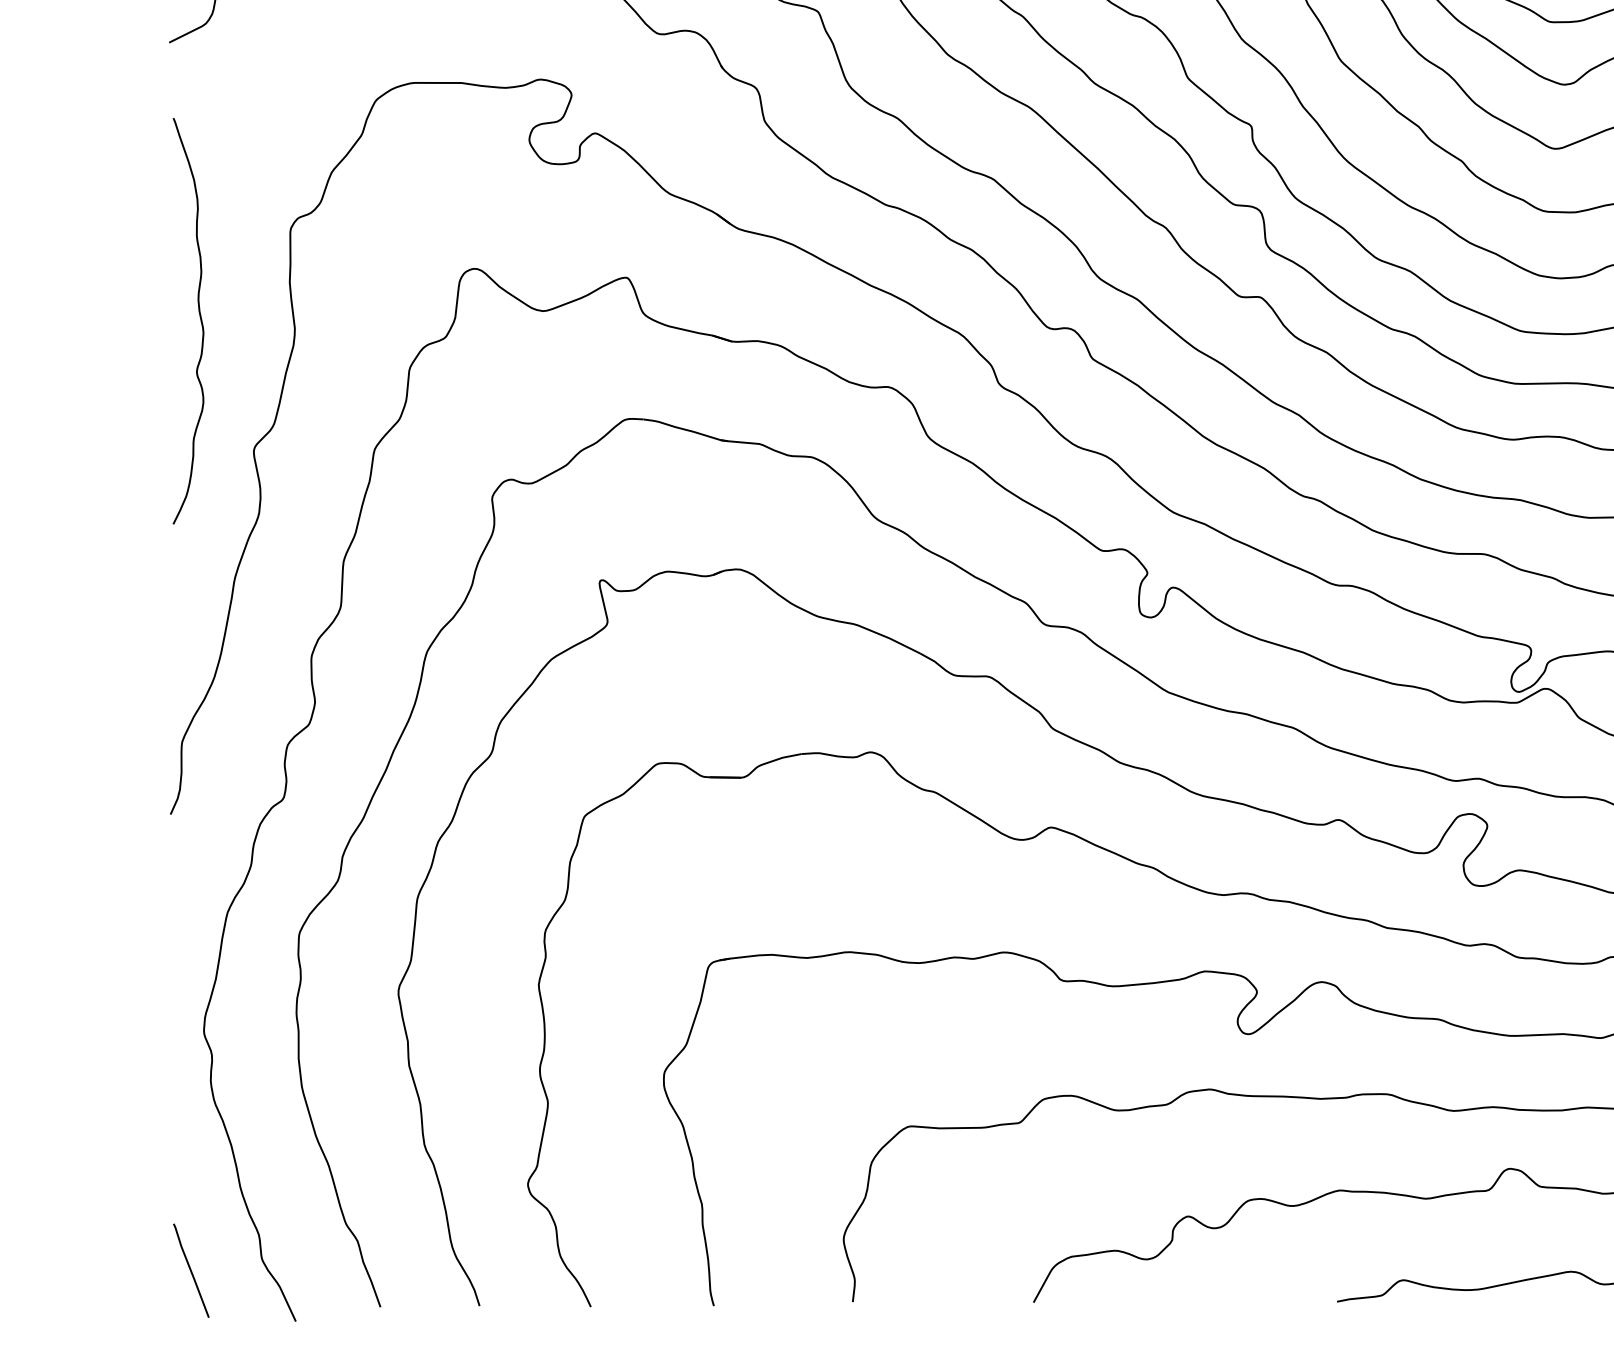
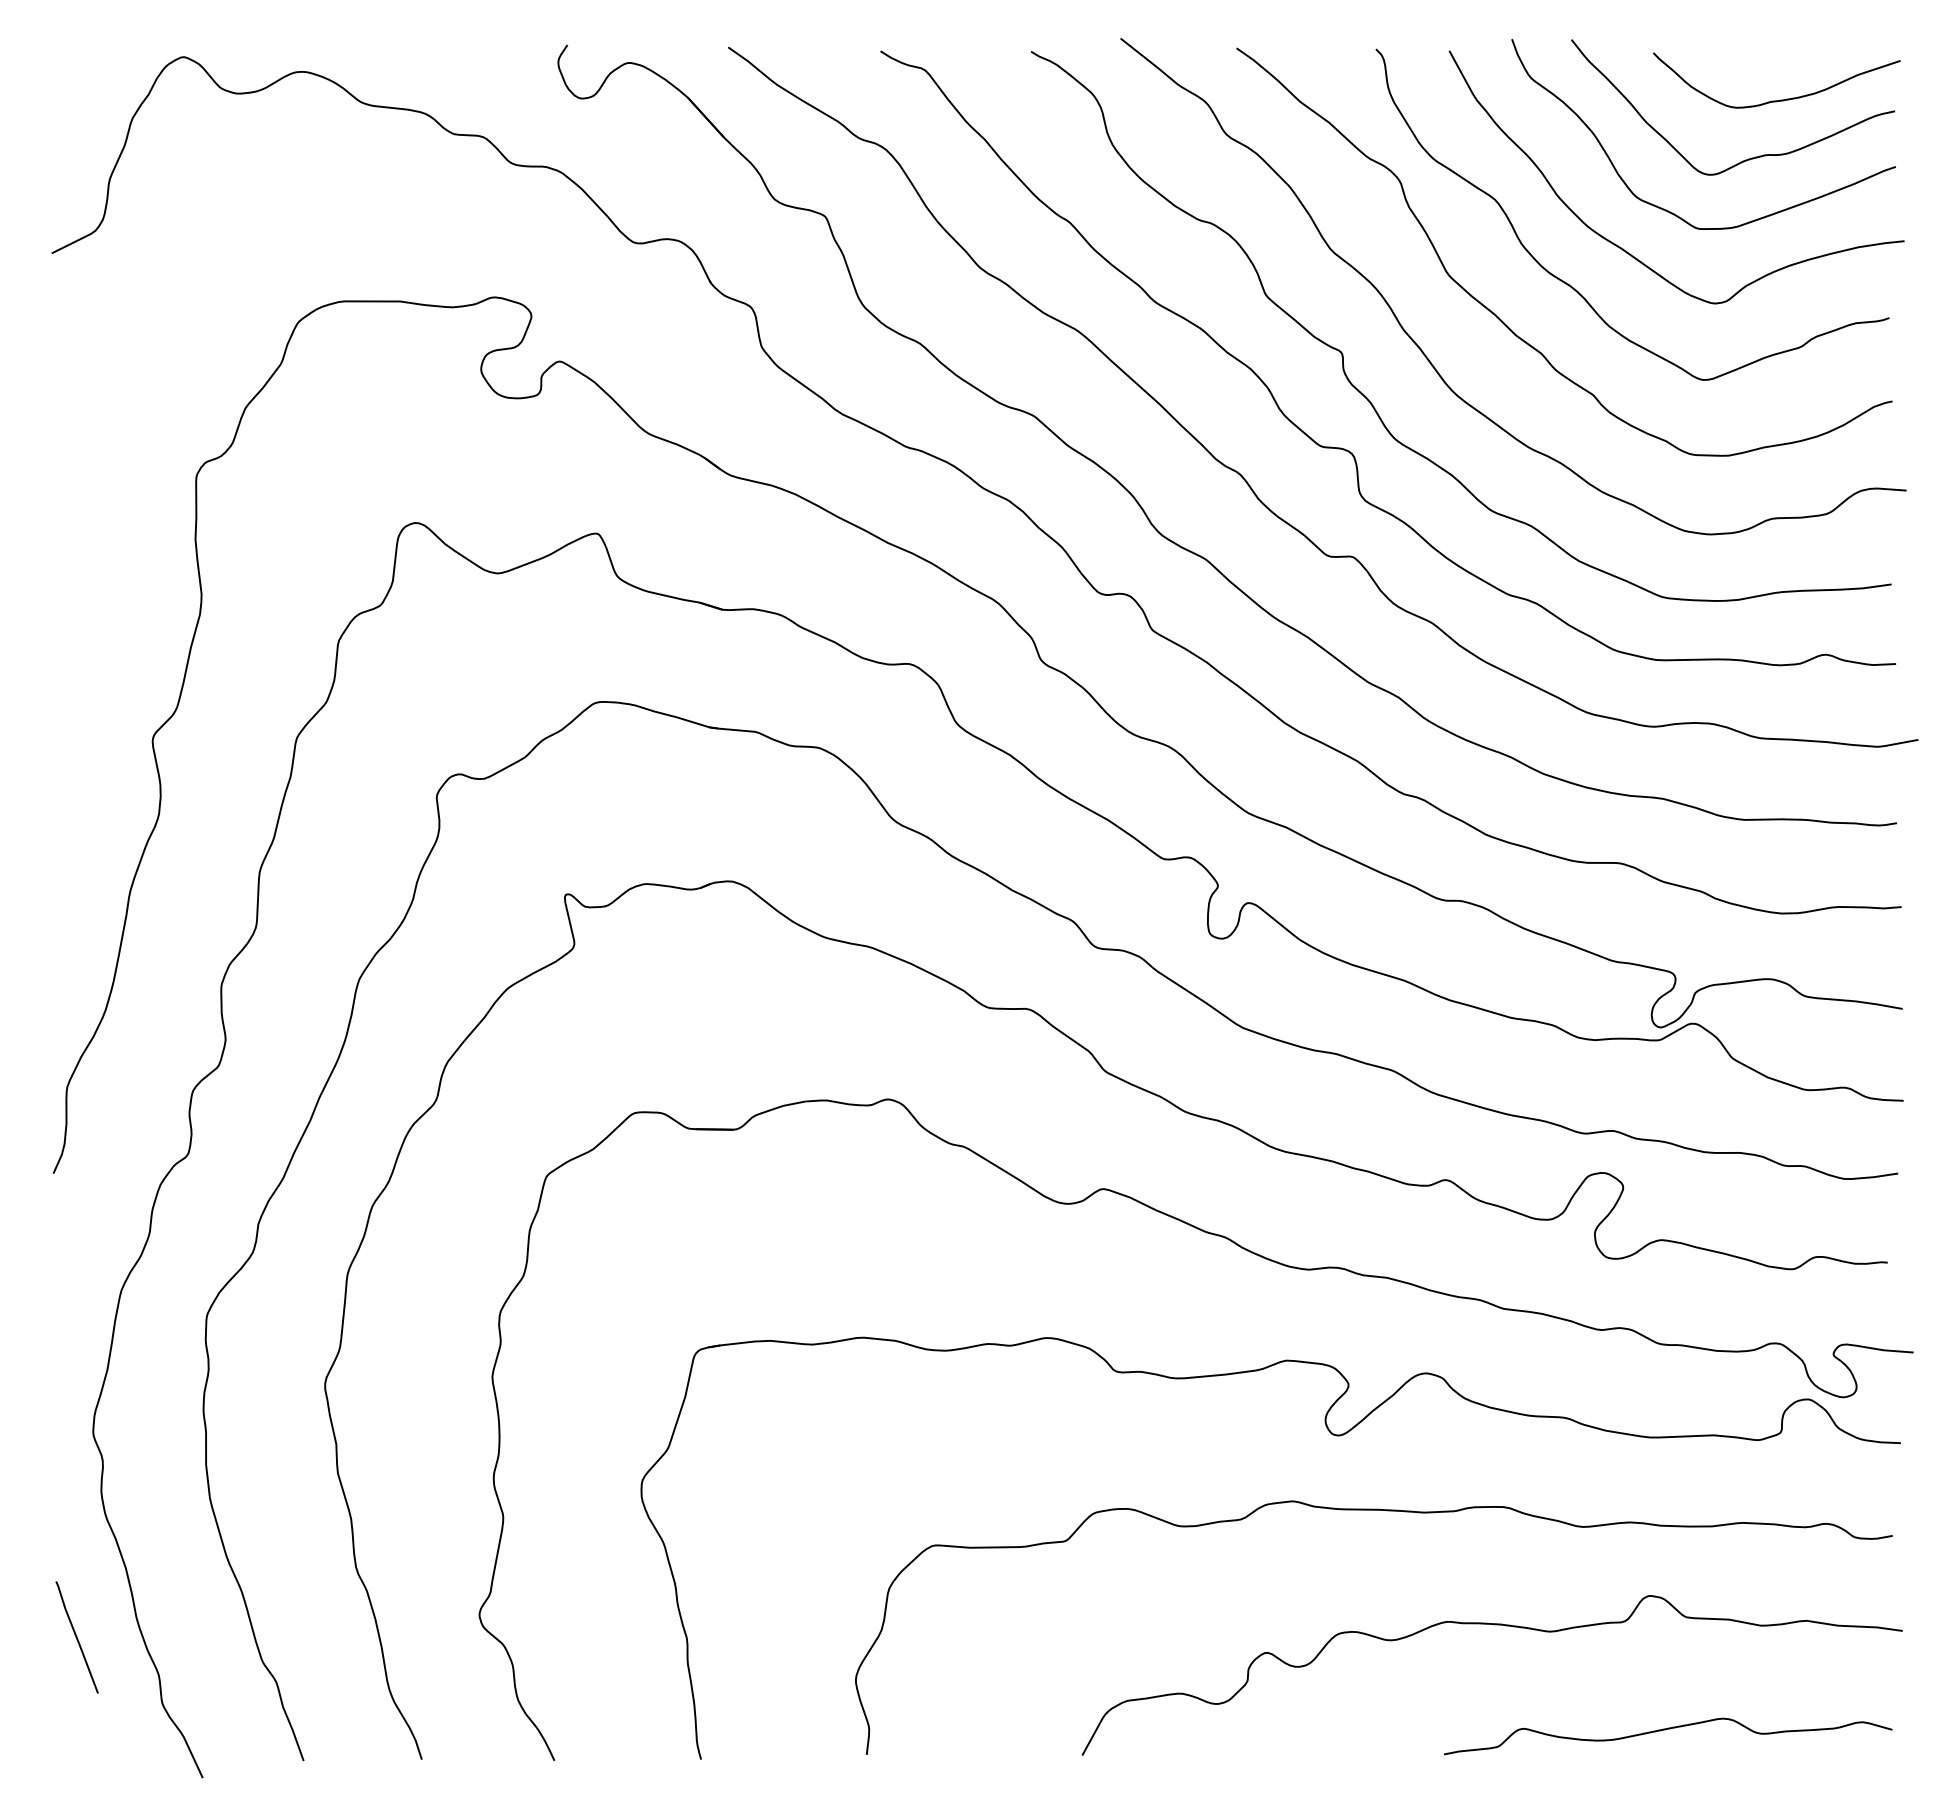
curve: (200, 318) -> (88, 582), removed
line: (190, 1270) -> (76, 1637), moved

